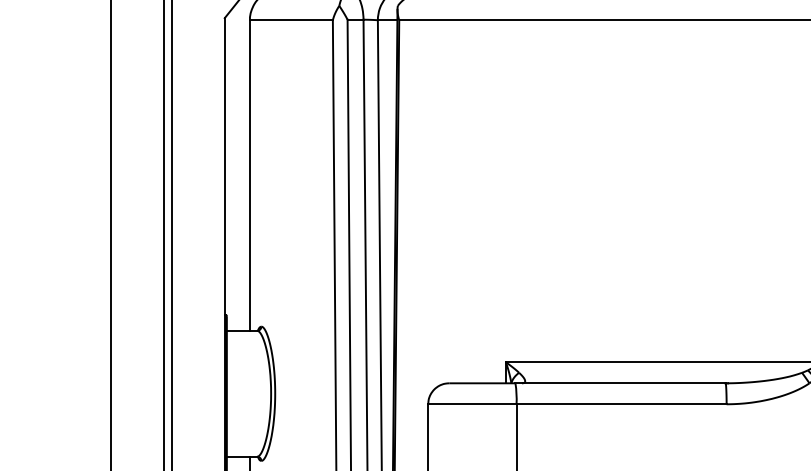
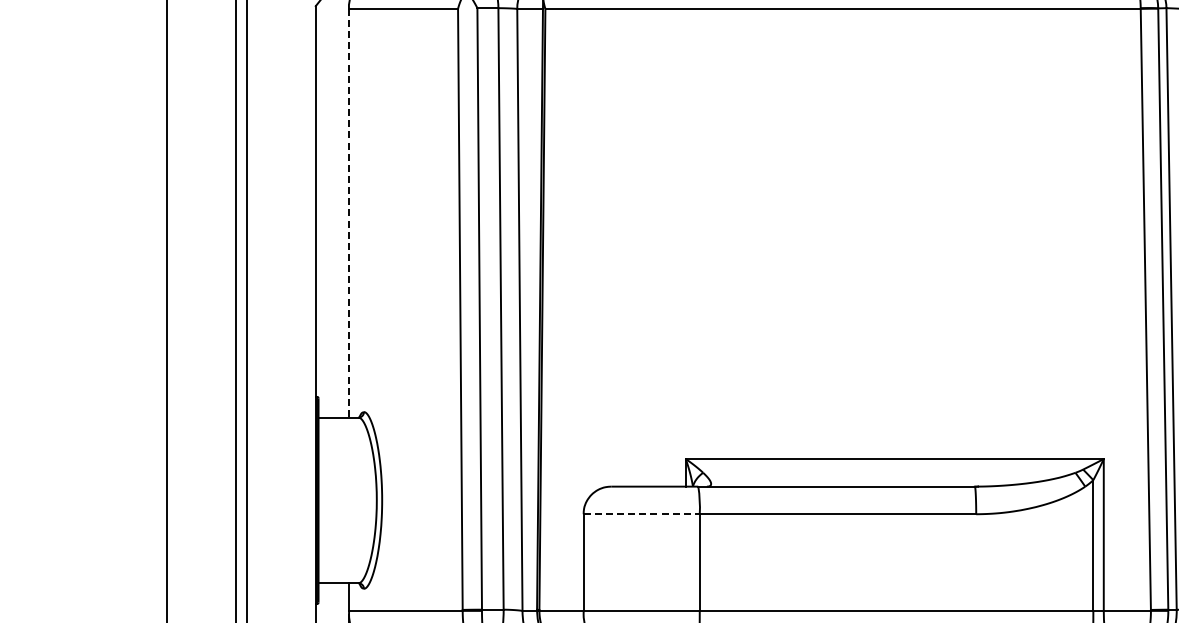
line: (249, 175) -> (348, 213), solid -> dashed
line: (473, 404) -> (642, 514), solid -> dashed

